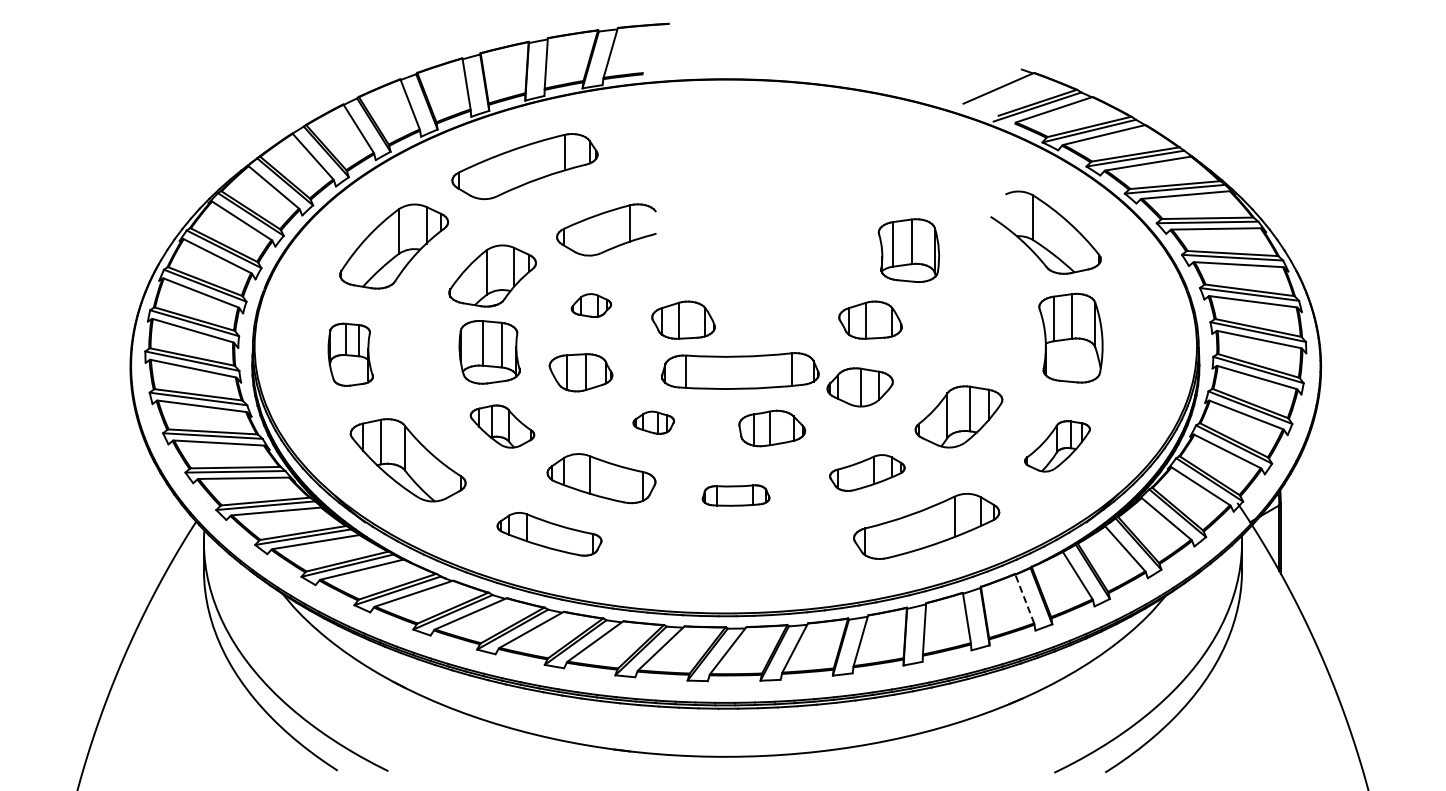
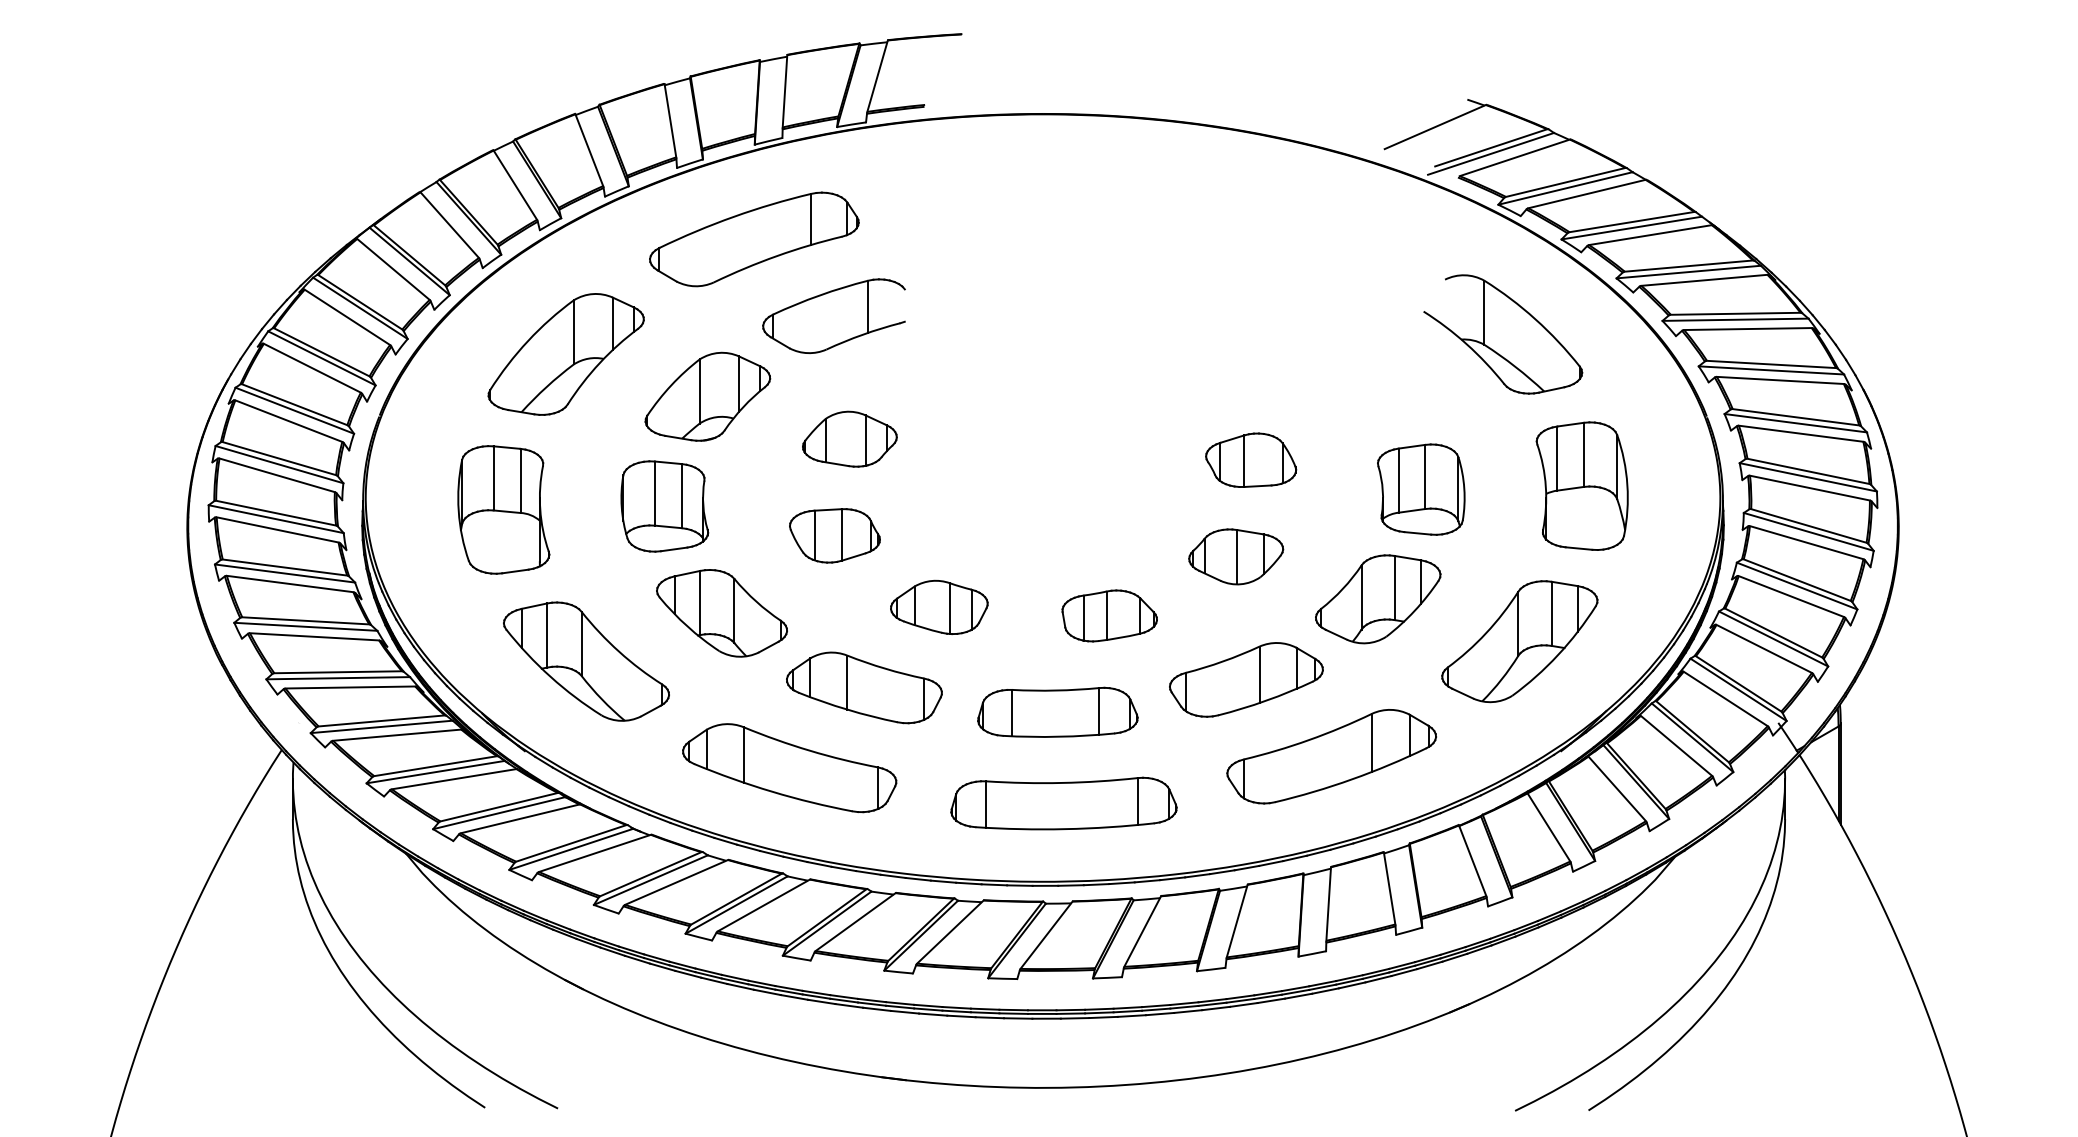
part: (606, 229) -> (834, 315), moved
part: (908, 250) -> (1420, 489), moved
part: (591, 305) -> (849, 439), size x1.67
part: (683, 319) -> (982, 459), removed
part: (1070, 337) -> (1581, 485), moved
part: (489, 352) -> (664, 506), moved
part: (350, 354) -> (503, 509), size x1.43
part: (740, 370) -> (1064, 802), moved
part: (653, 422) -> (939, 607), size x1.67
part: (502, 426) -> (722, 613), size x1.43
part: (1057, 446) -> (1519, 641), size x1.67
part: (867, 472) -> (1246, 679), size x1.43
part: (735, 495) -> (1056, 712), size x1.67
part: (549, 533) -> (789, 766), size x1.43
line: (1024, 598) -> (1472, 860), dashed -> solid

